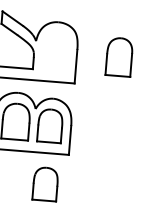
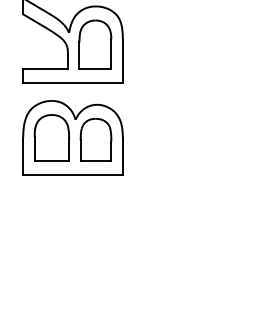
part: (119, 56) -> (95, 44), moved
part: (45, 183) -> (95, 214), removed

